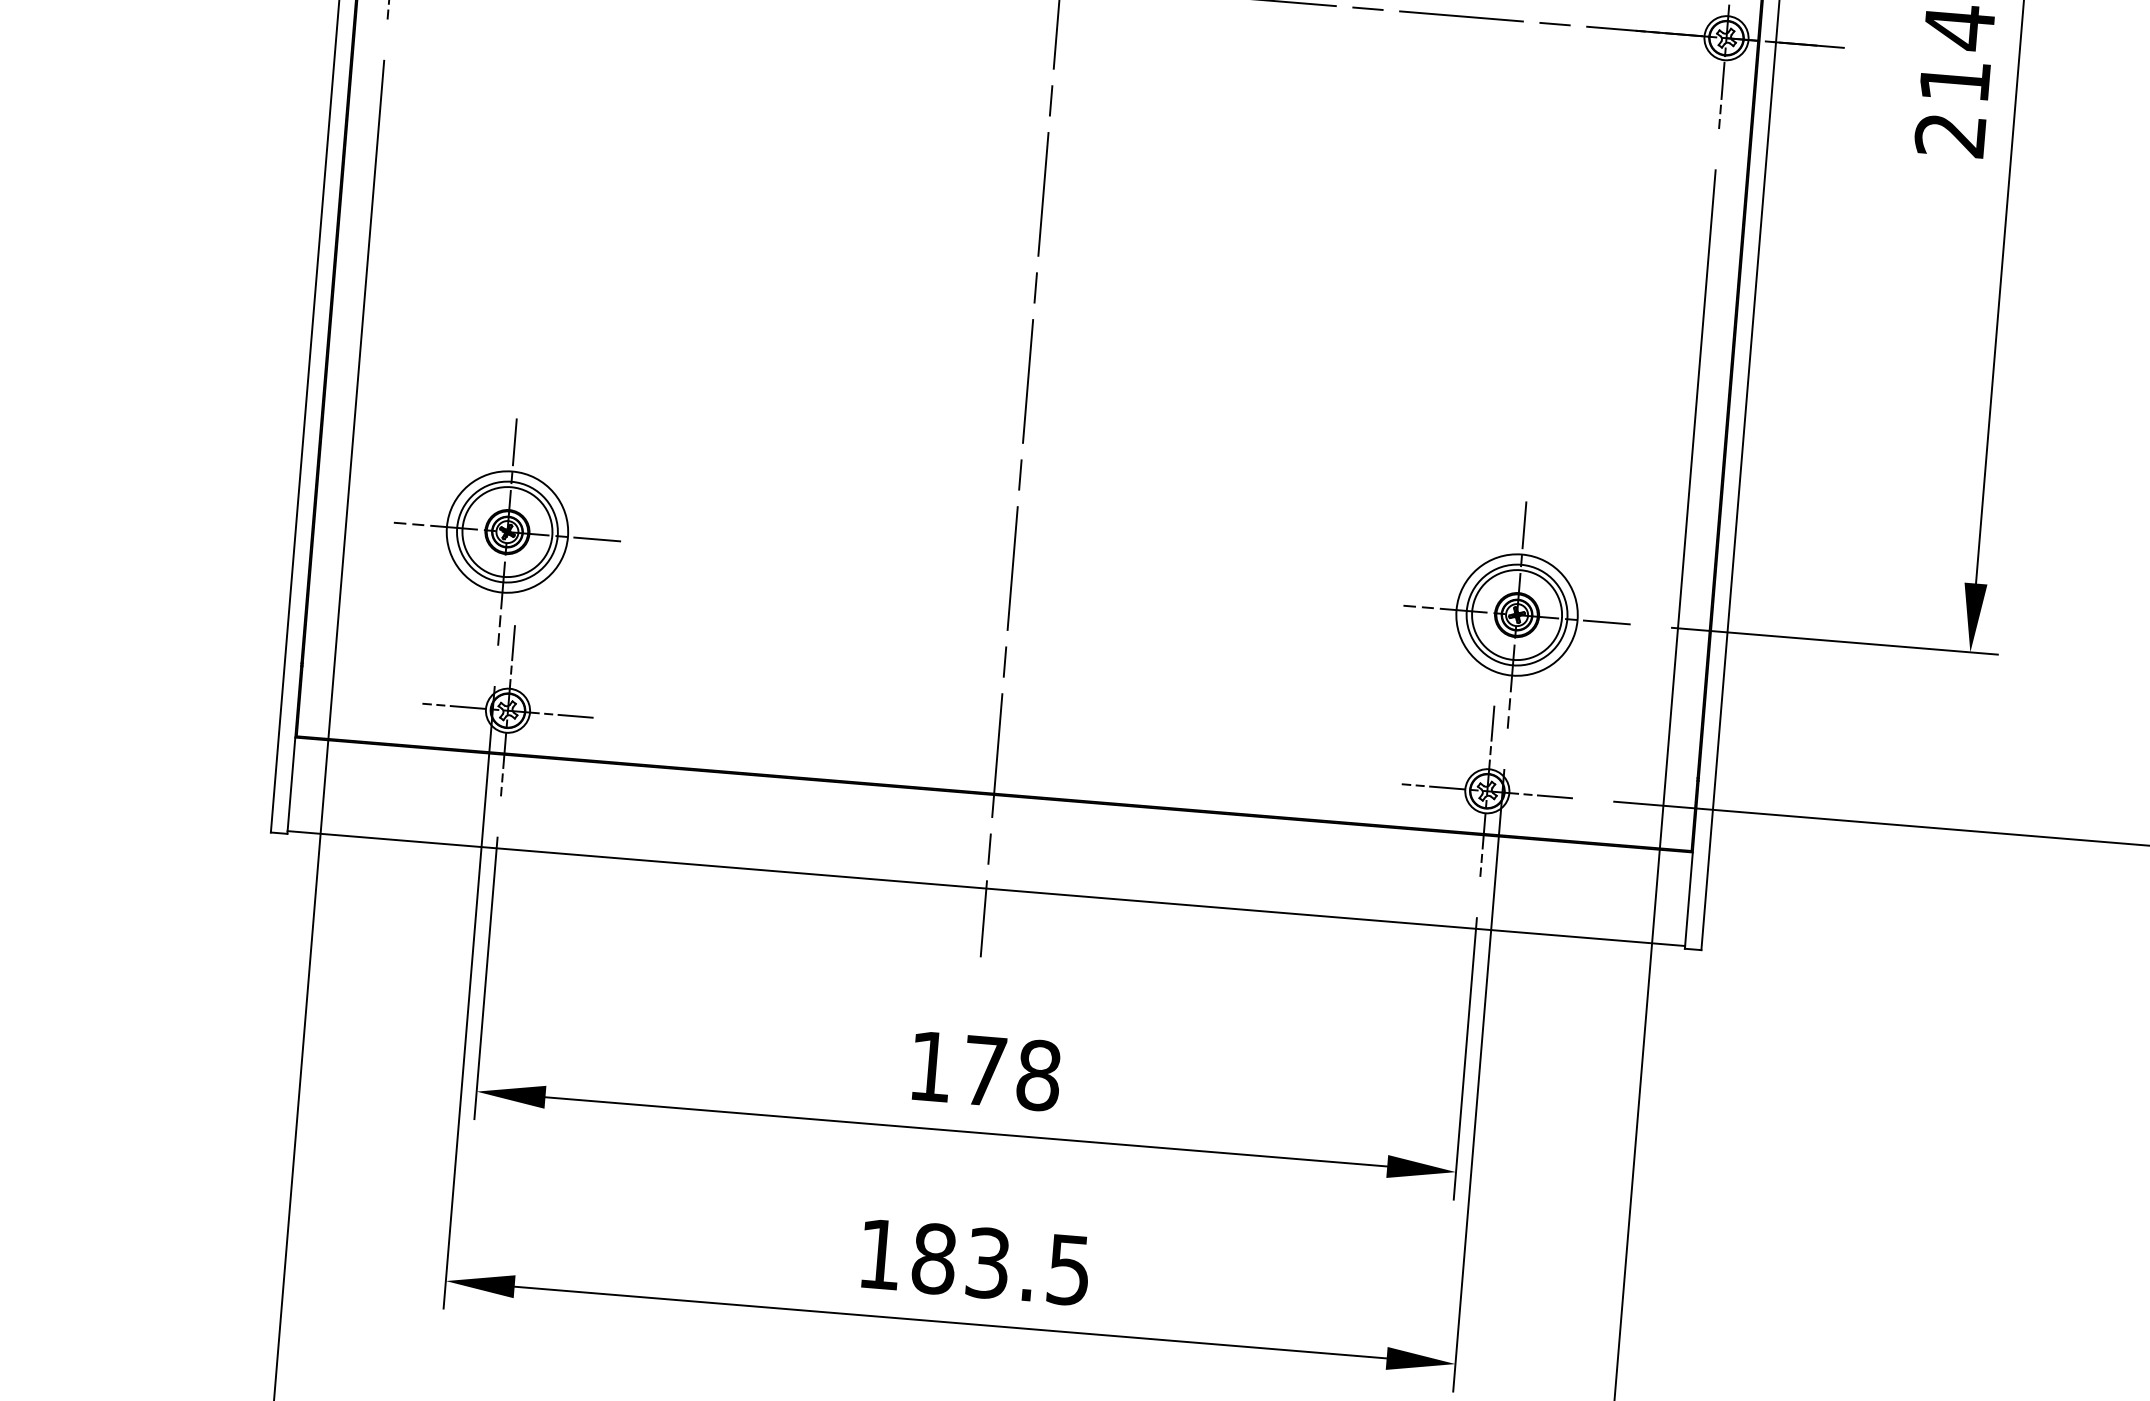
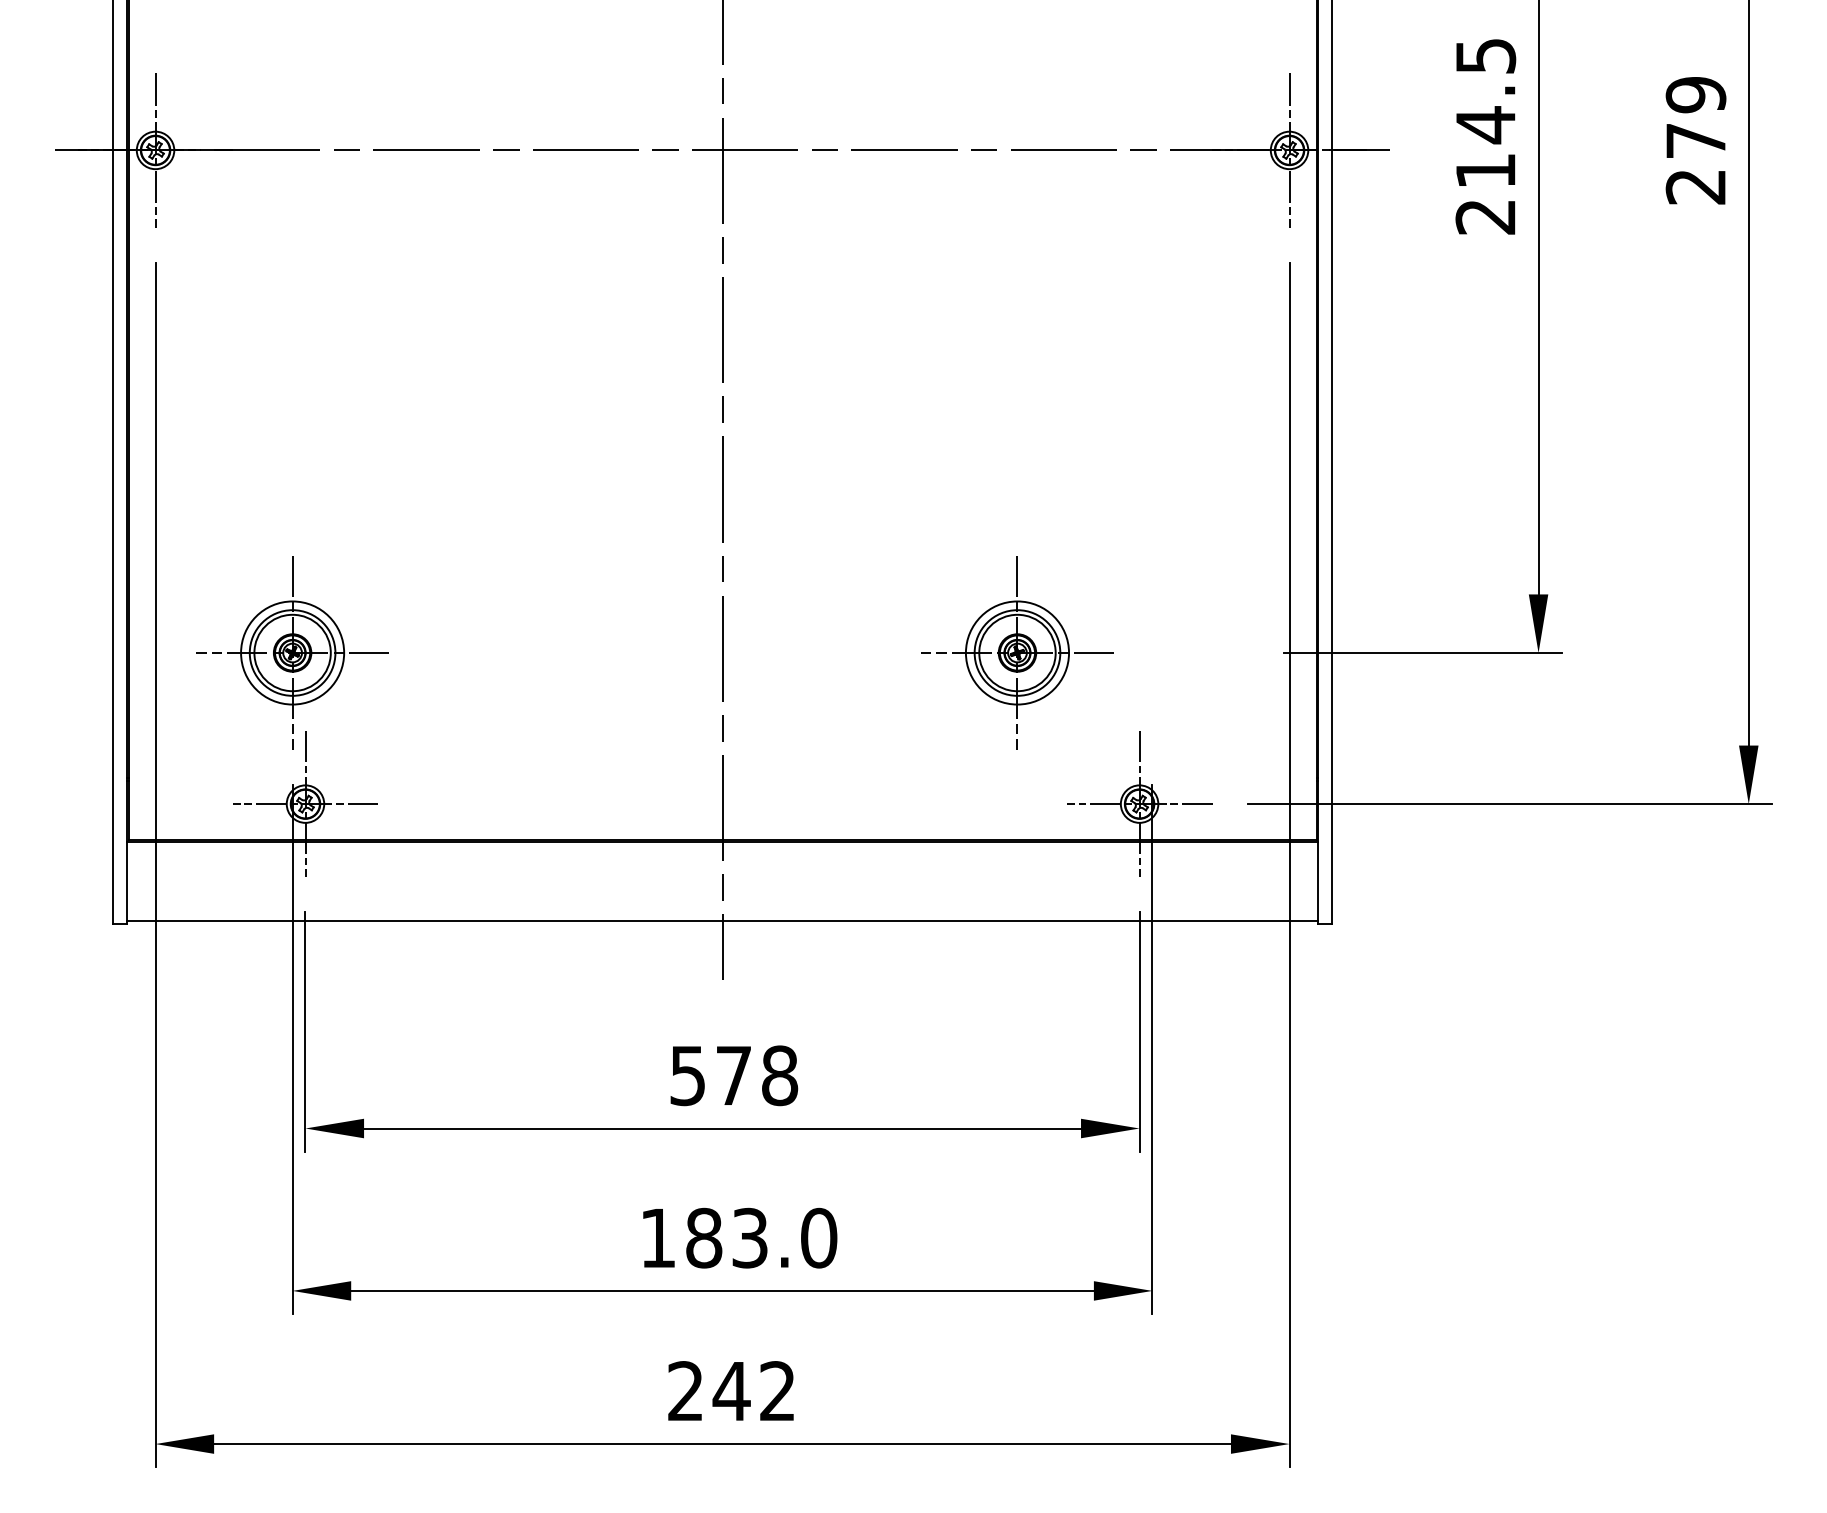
part: (1517, 614) -> (1017, 652), moved
text: (930, 1067) -> (687, 1076), 178 -> 578
text: (1069, 1269) -> (819, 1237), 183.5 -> 183.0

